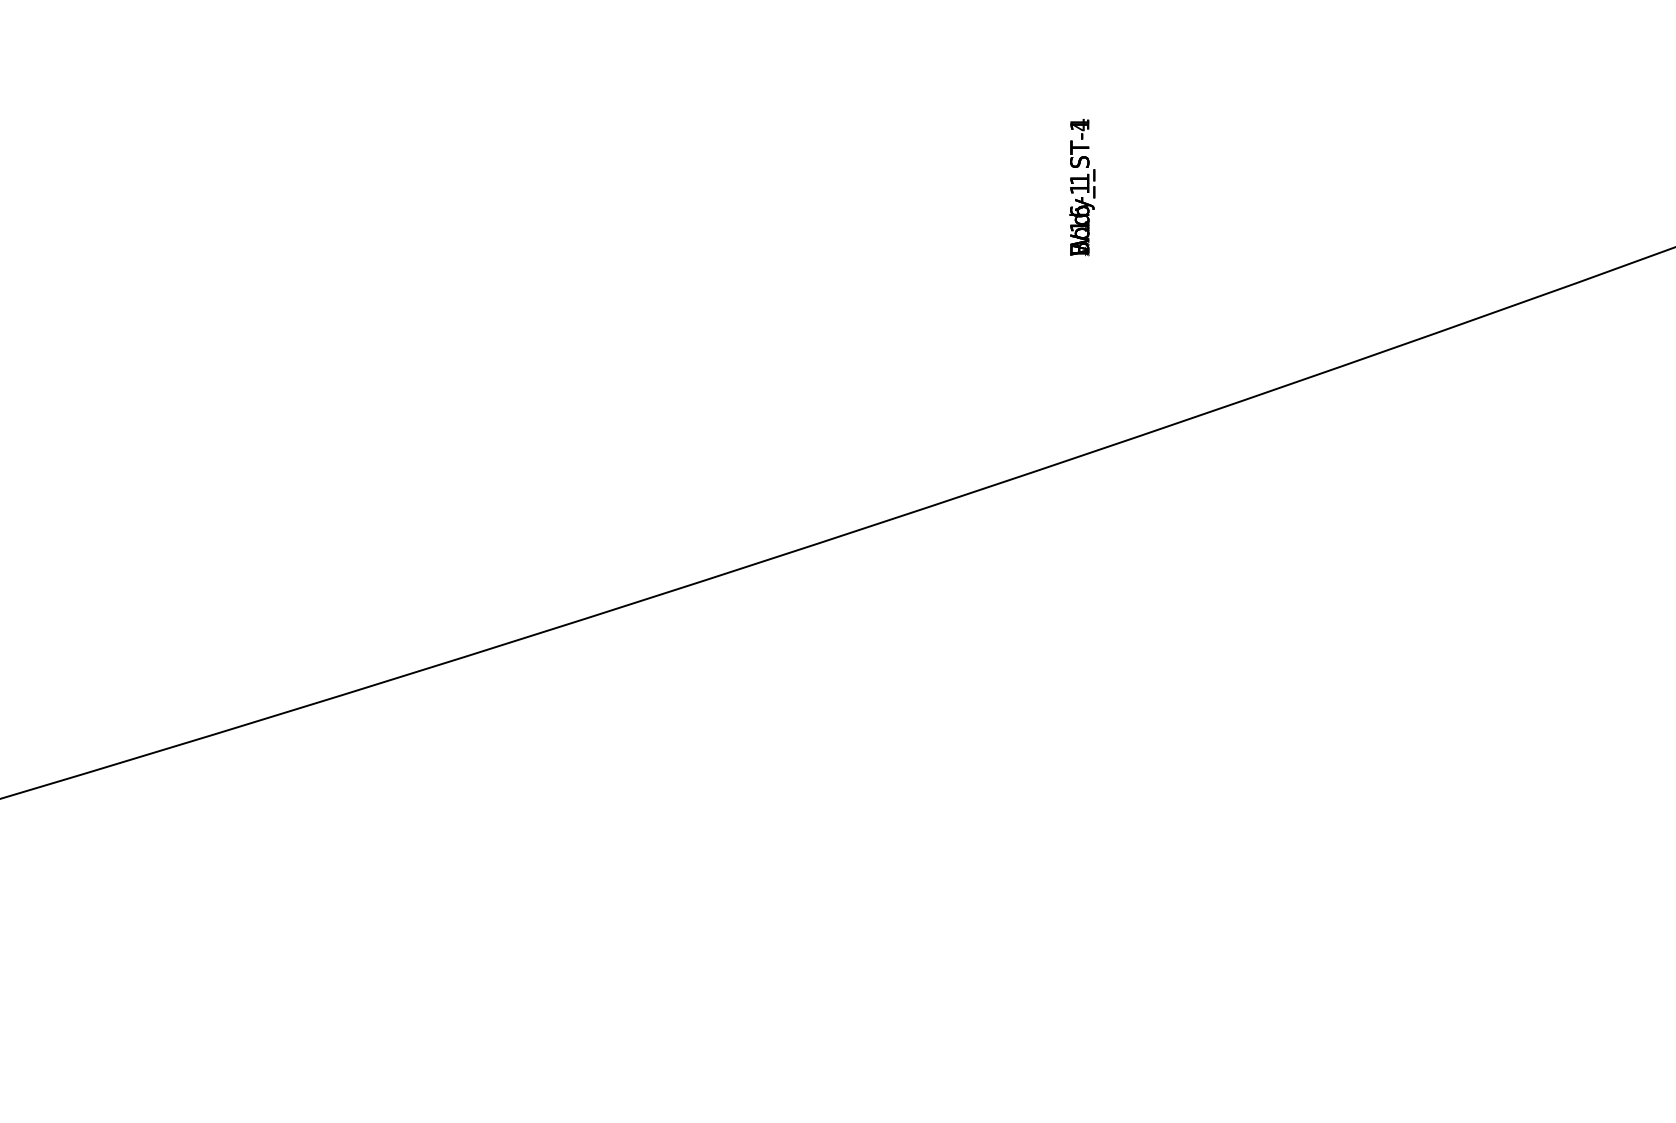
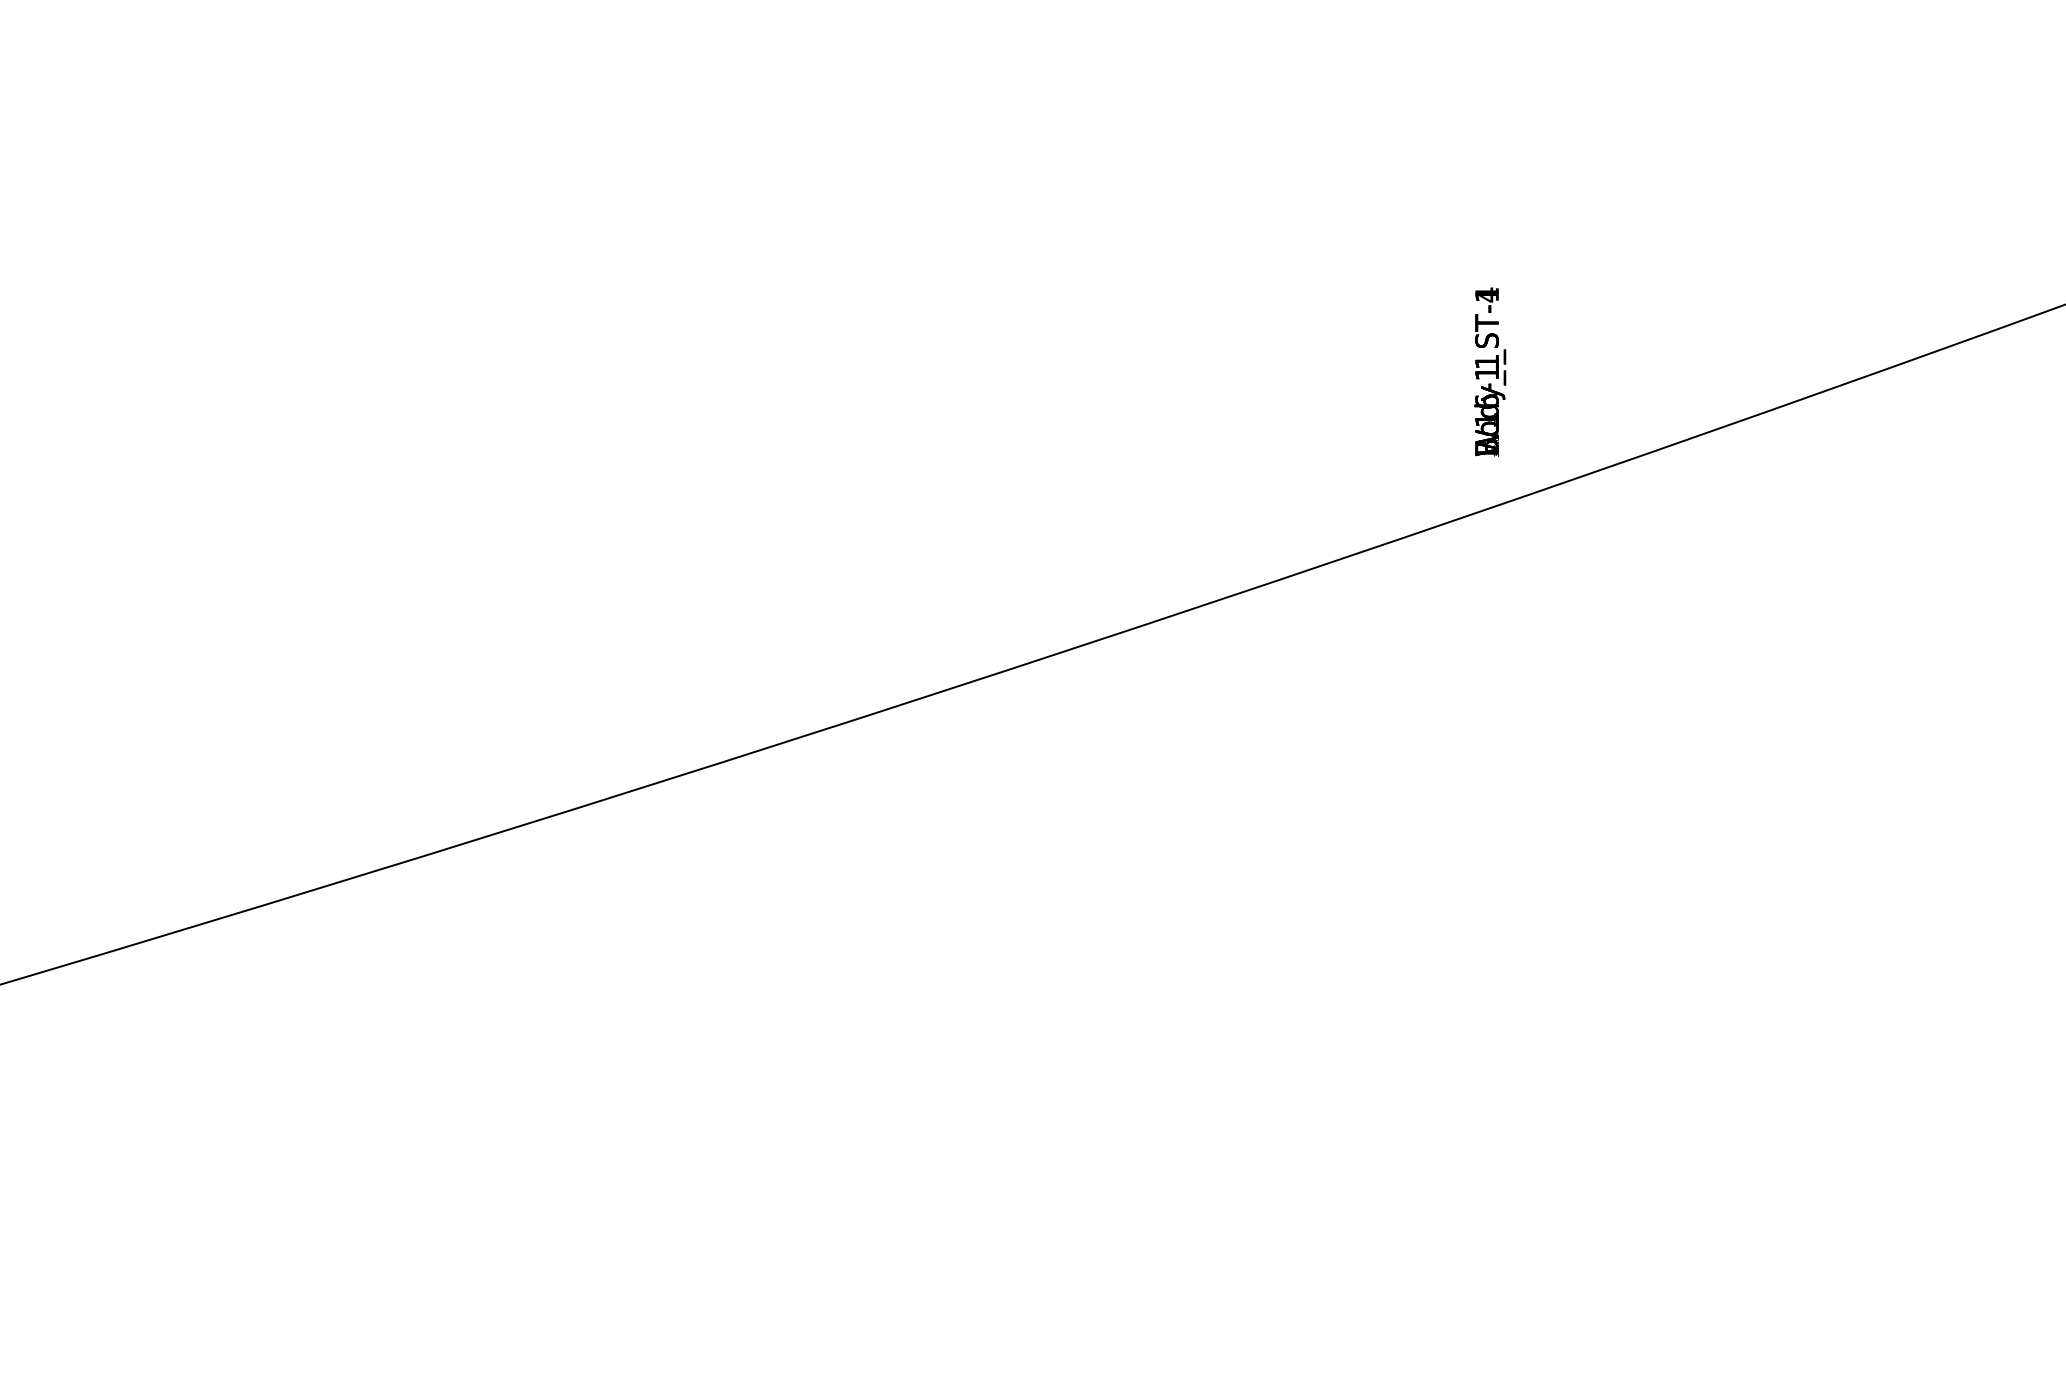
part: (1082, 187) -> (1490, 371), moved

